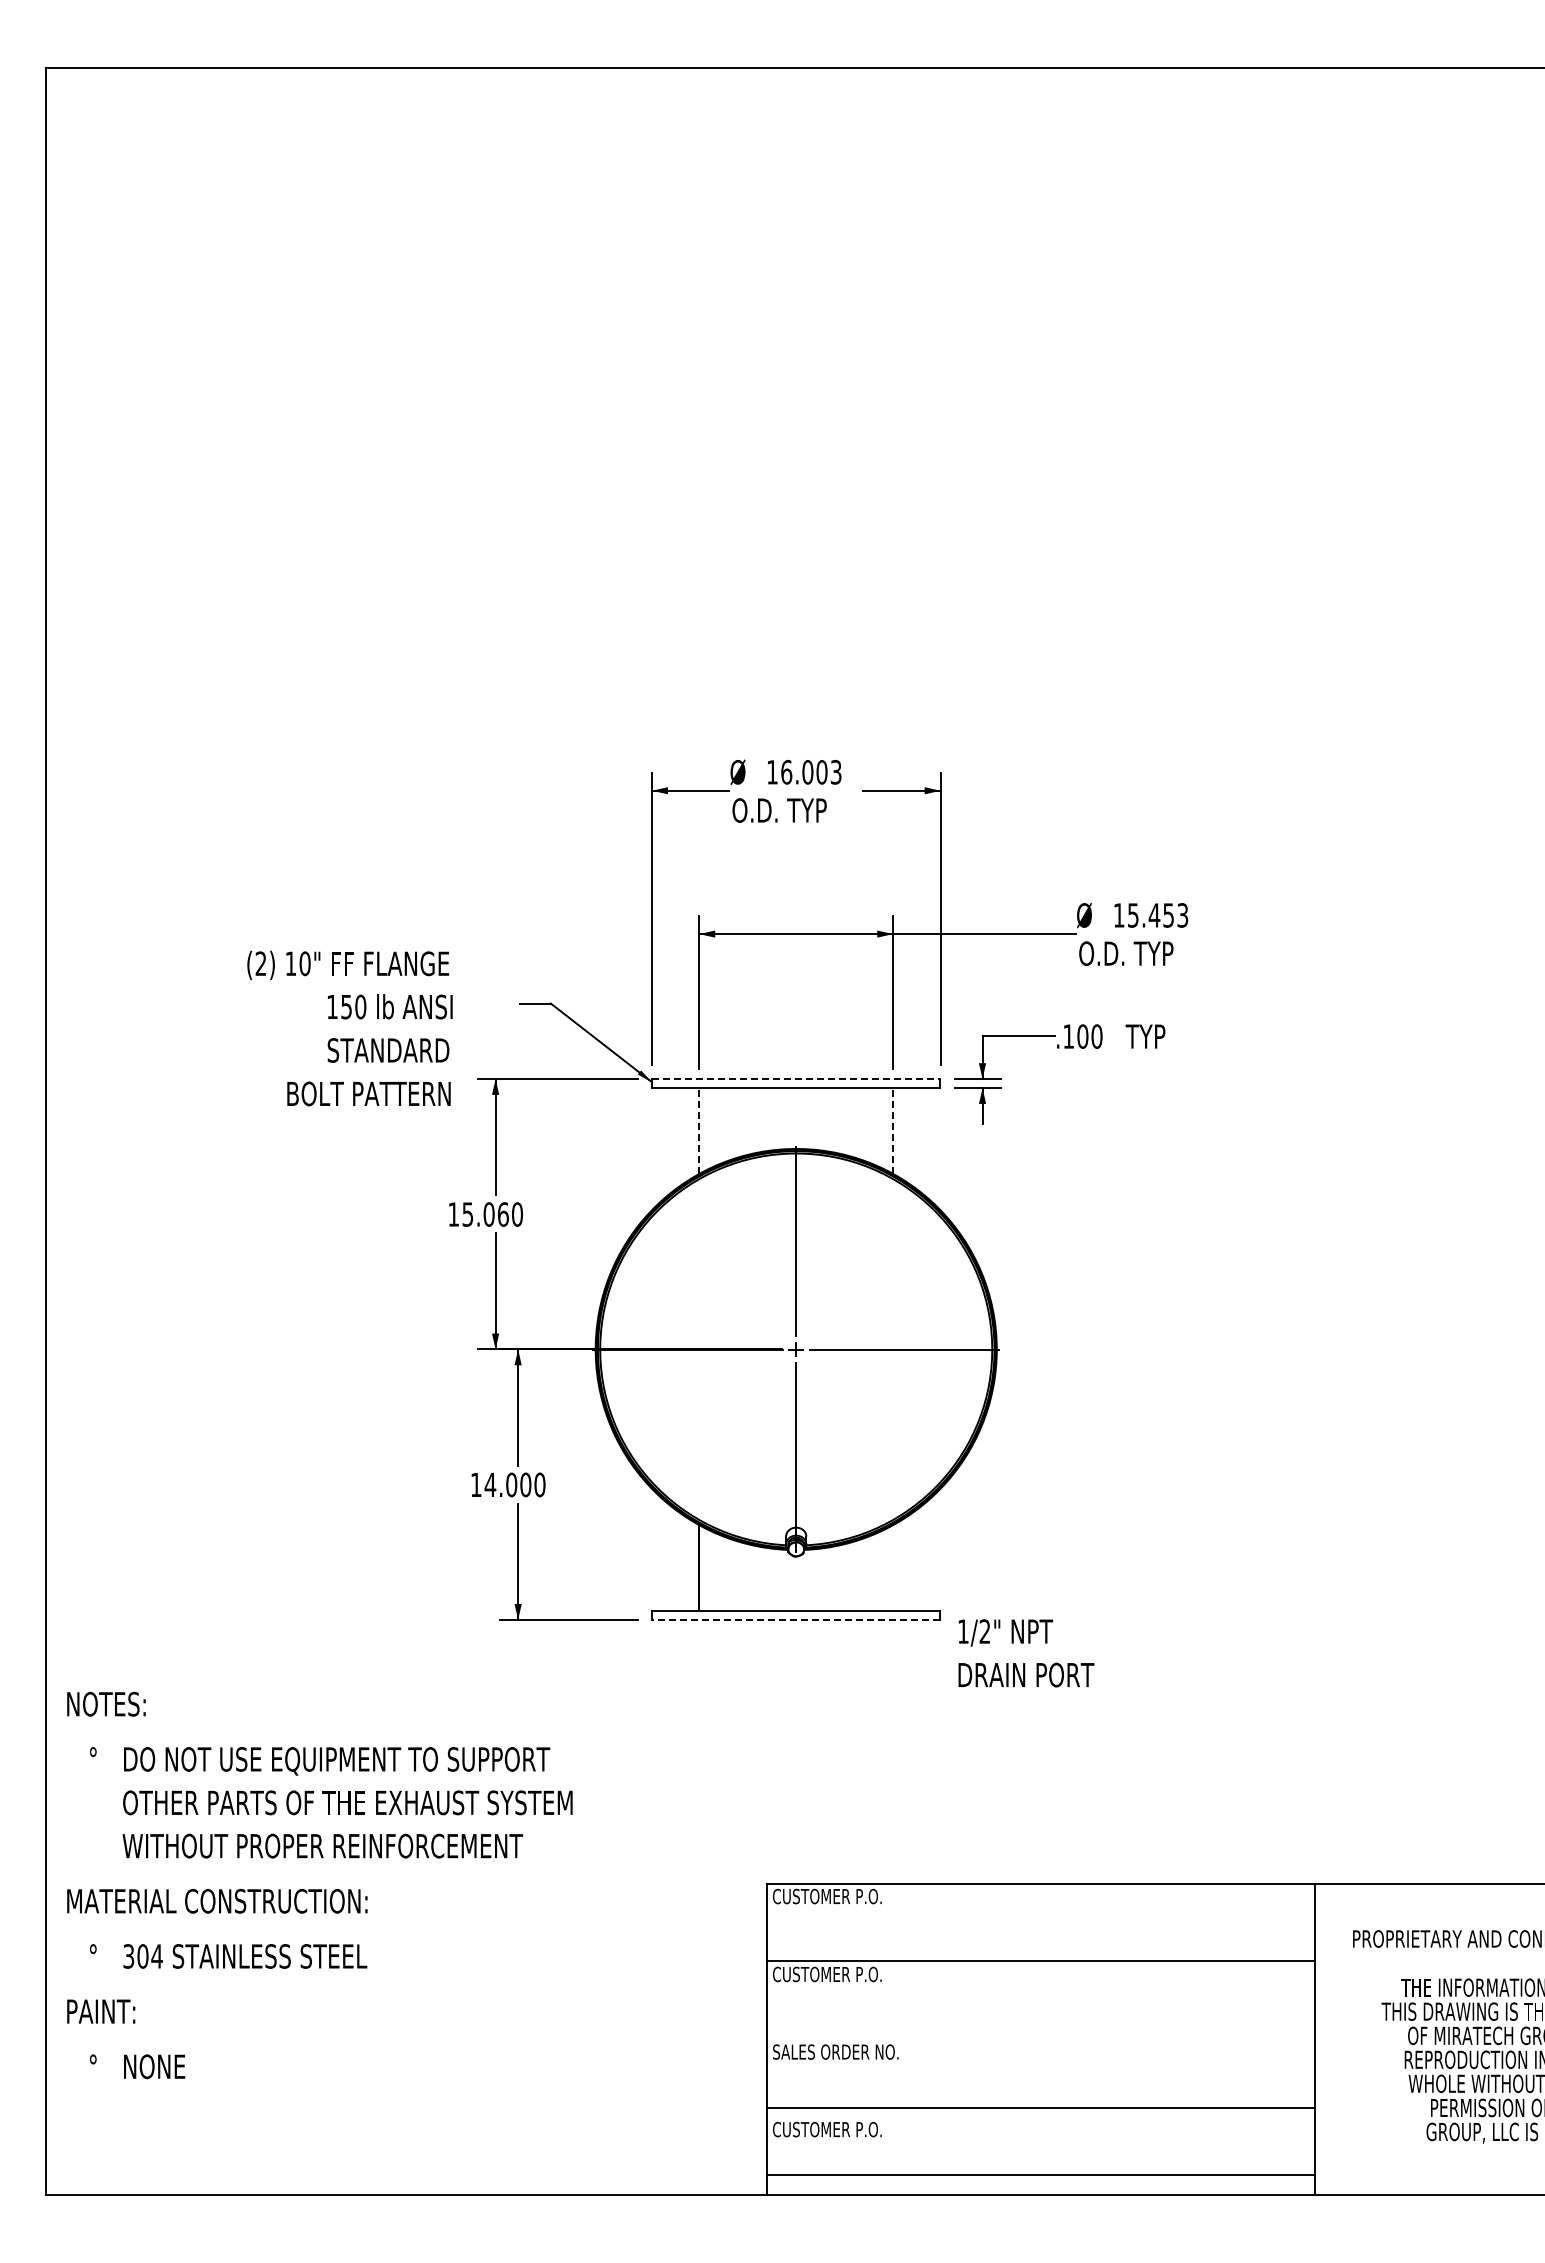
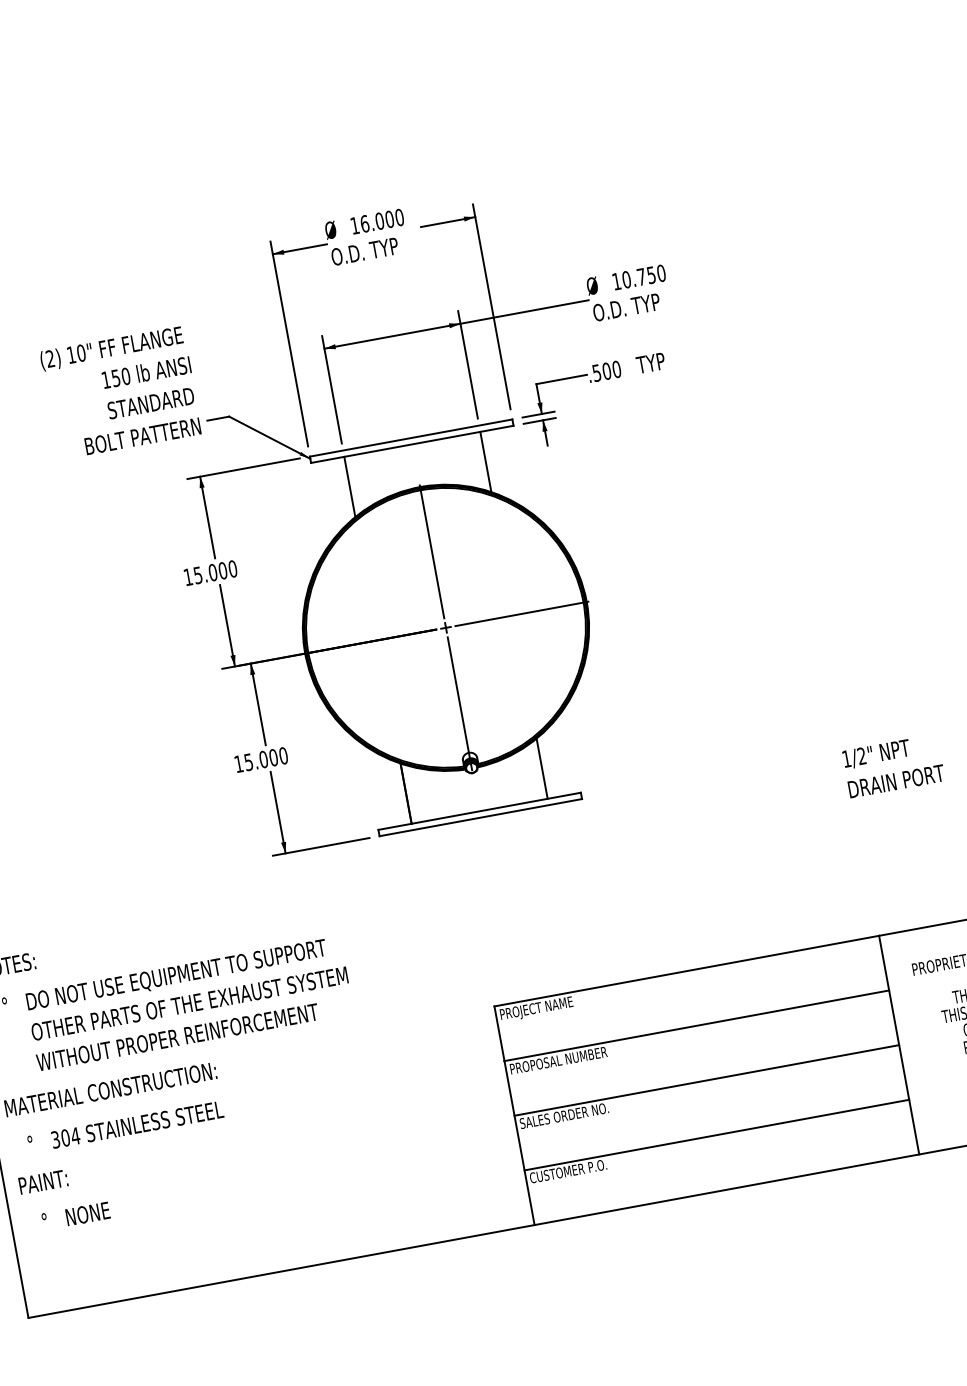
text: (835, 772) -> (399, 217), 16.003 -> 16.000
text: (1157, 915) -> (643, 276), 15.453 -> 10.750
text: (349, 1028) -> (120, 392), moved
text: (1068, 1036) -> (596, 373), .100 -> .500
line: (796, 1079) -> (411, 438), dashed -> solid
line: (699, 1131) -> (350, 487), dashed -> solid
line: (893, 1131) -> (486, 462), dashed -> solid
text: (502, 1214) -> (222, 570), 15.060 -> 15.000
text: (490, 1485) -> (248, 762), 14.000 -> 15.000
line: (893, 1567) -> (542, 768), added
line: (795, 1619) -> (480, 817), dashed -> solid
text: (1026, 1653) -> (893, 766), moved
text: (827, 1898) -> (538, 1009), CUSTOMER P.O. -> PROJECT NAME
text: (841, 1974) -> (558, 1060), CUSTOMER P.O. -> PROPOSAL NUMBER
line: (1041, 2108) -> (707, 1080), moved
line: (1041, 2175) -> (717, 1135), moved

